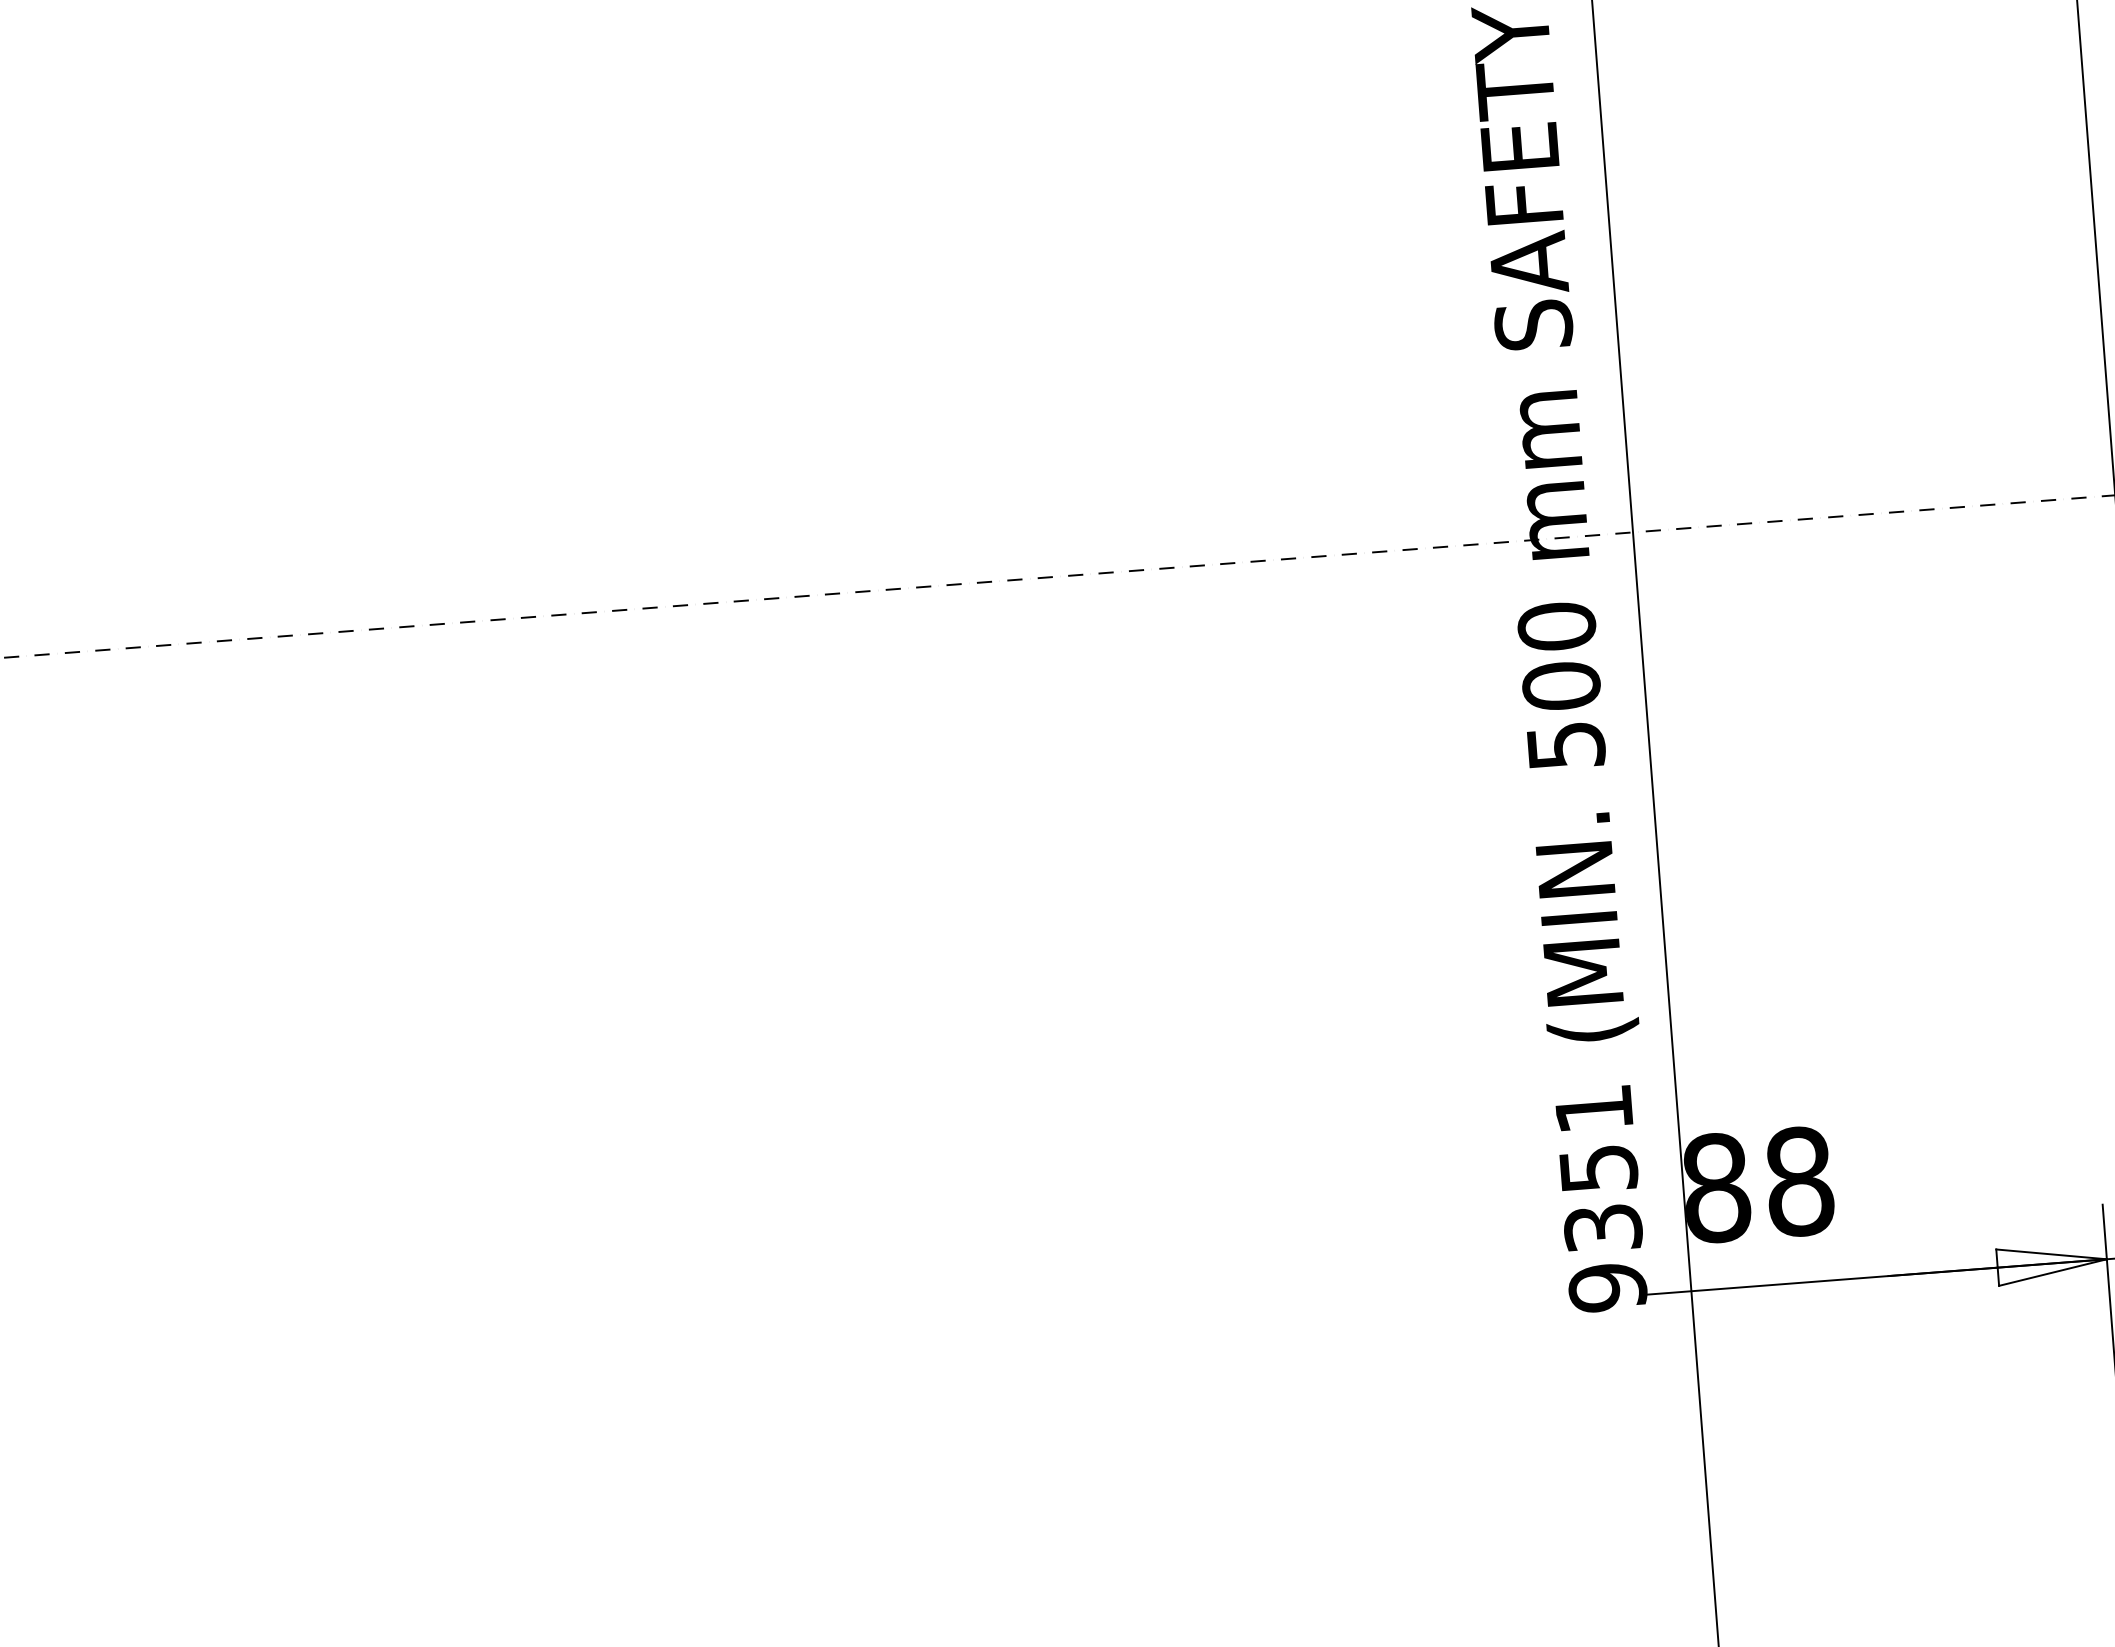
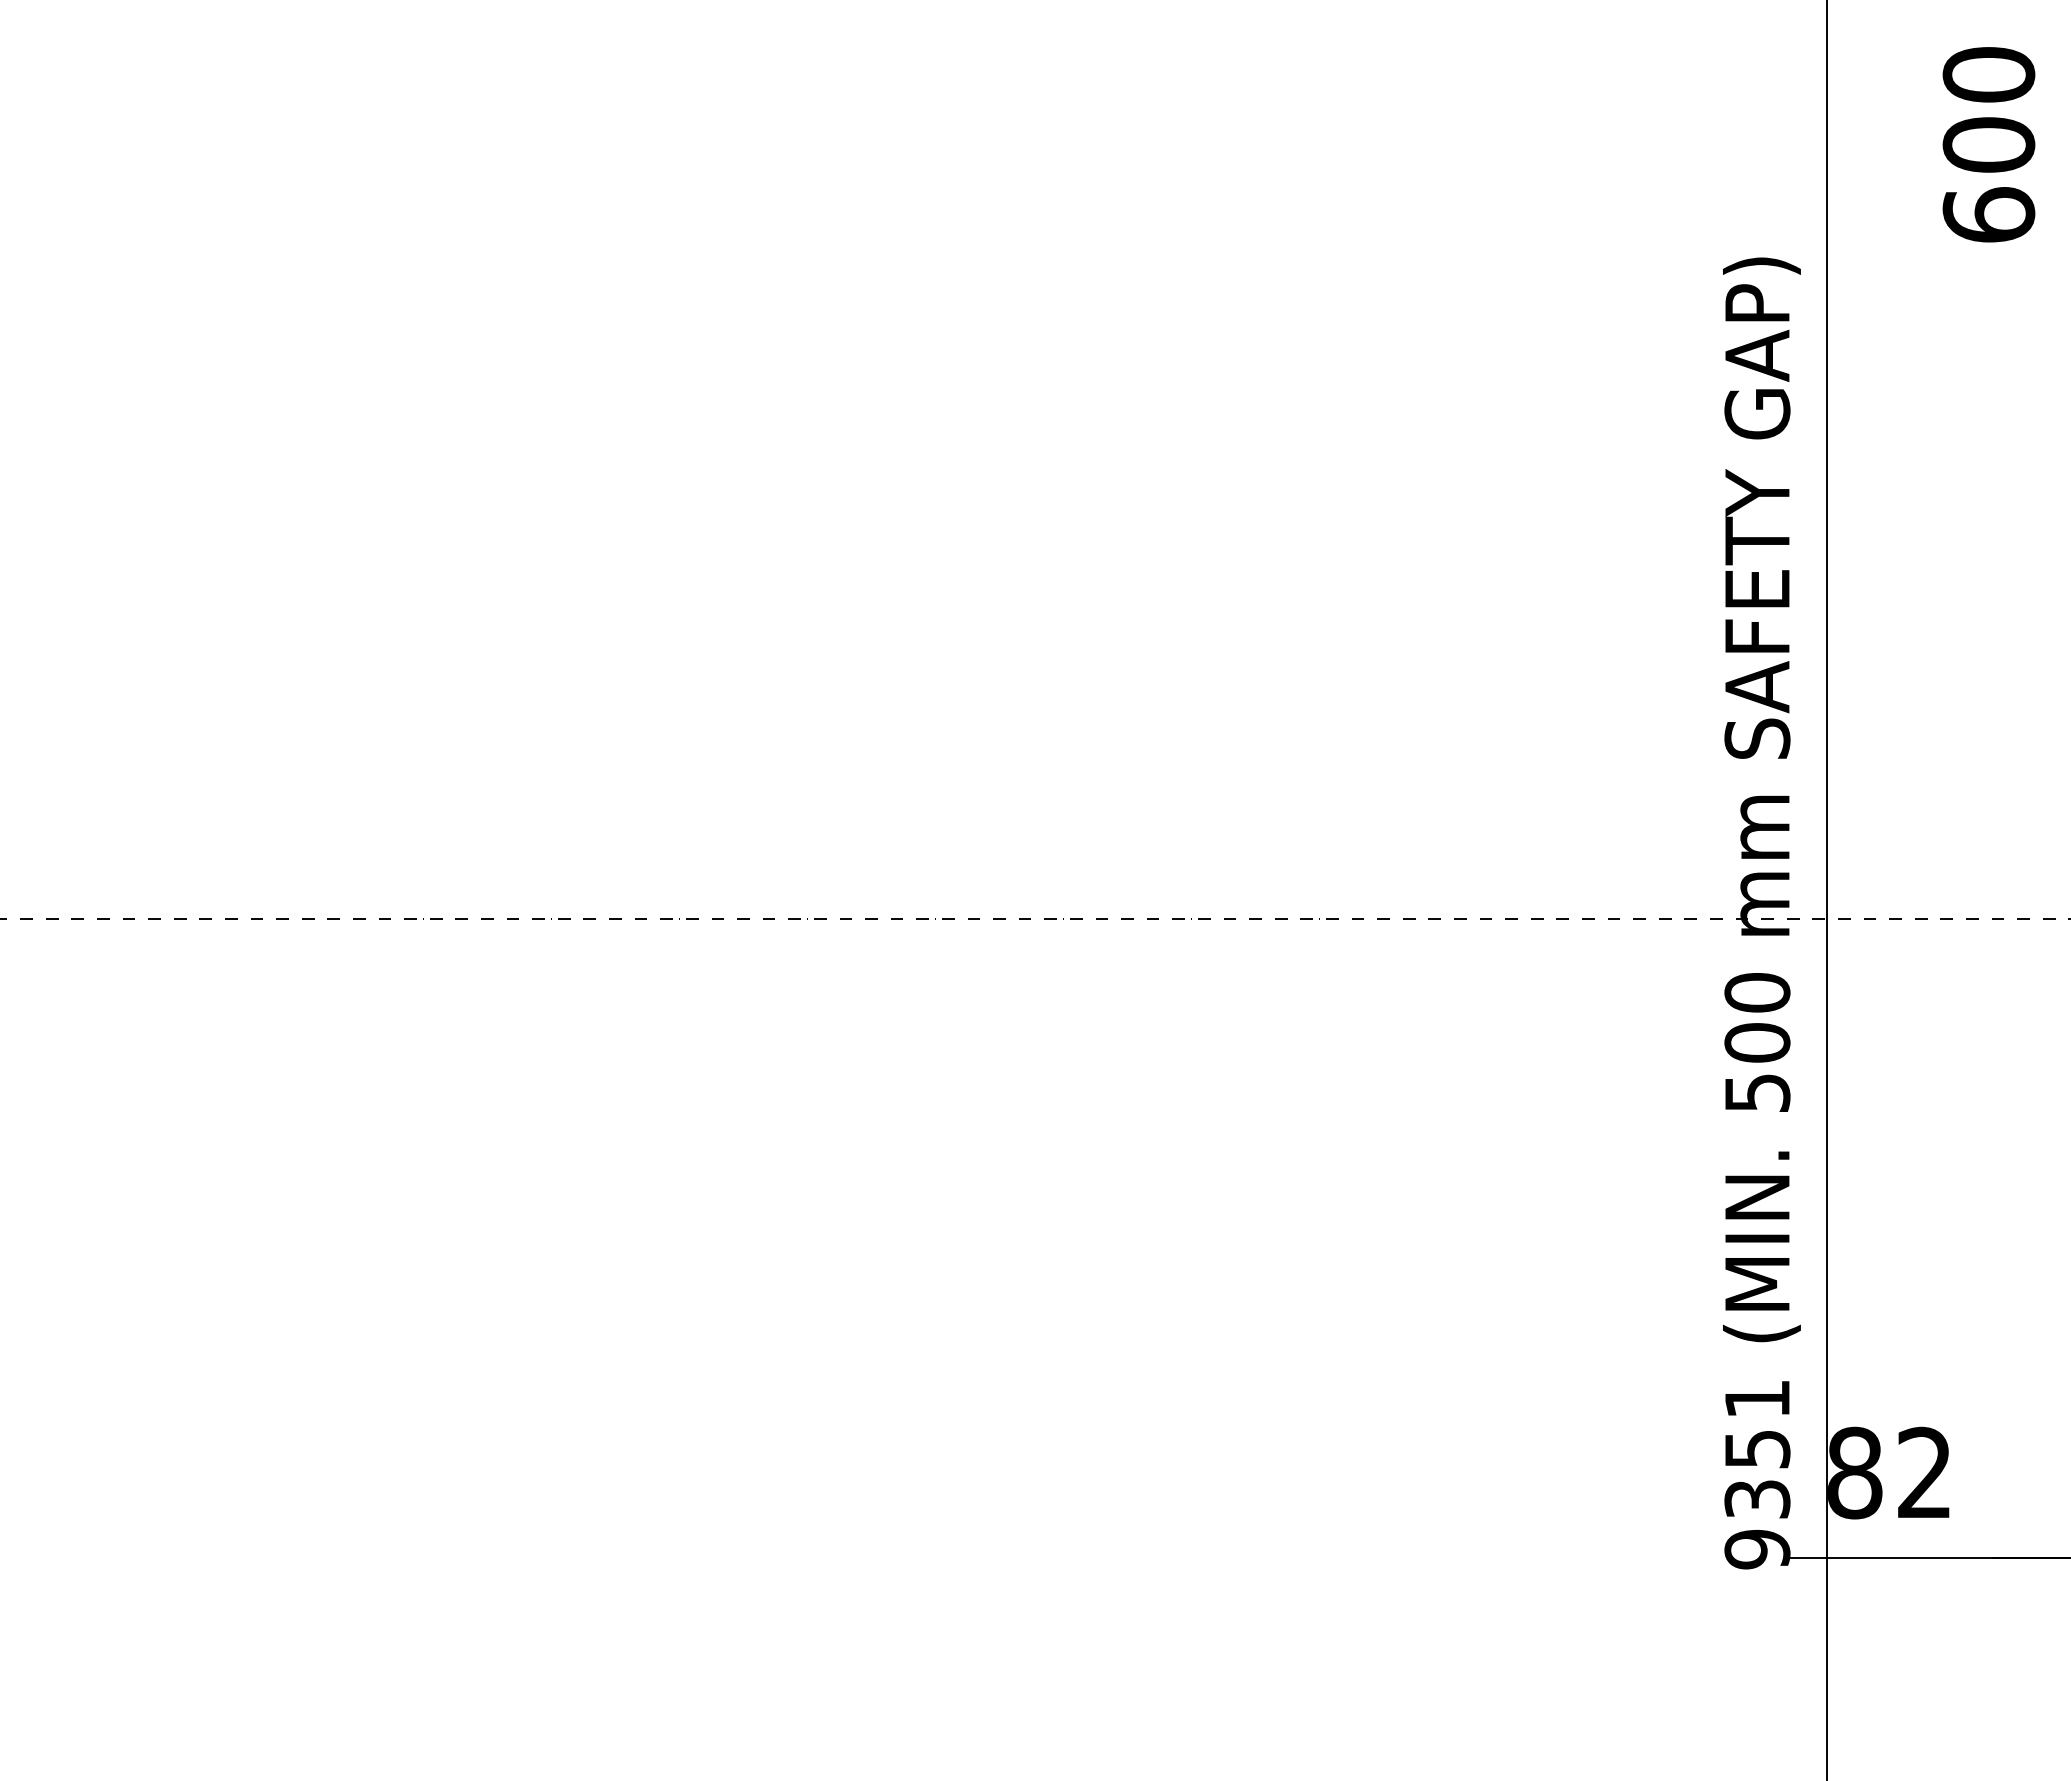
text: (1799, 1181) -> (1924, 1472), 88 -> 82

